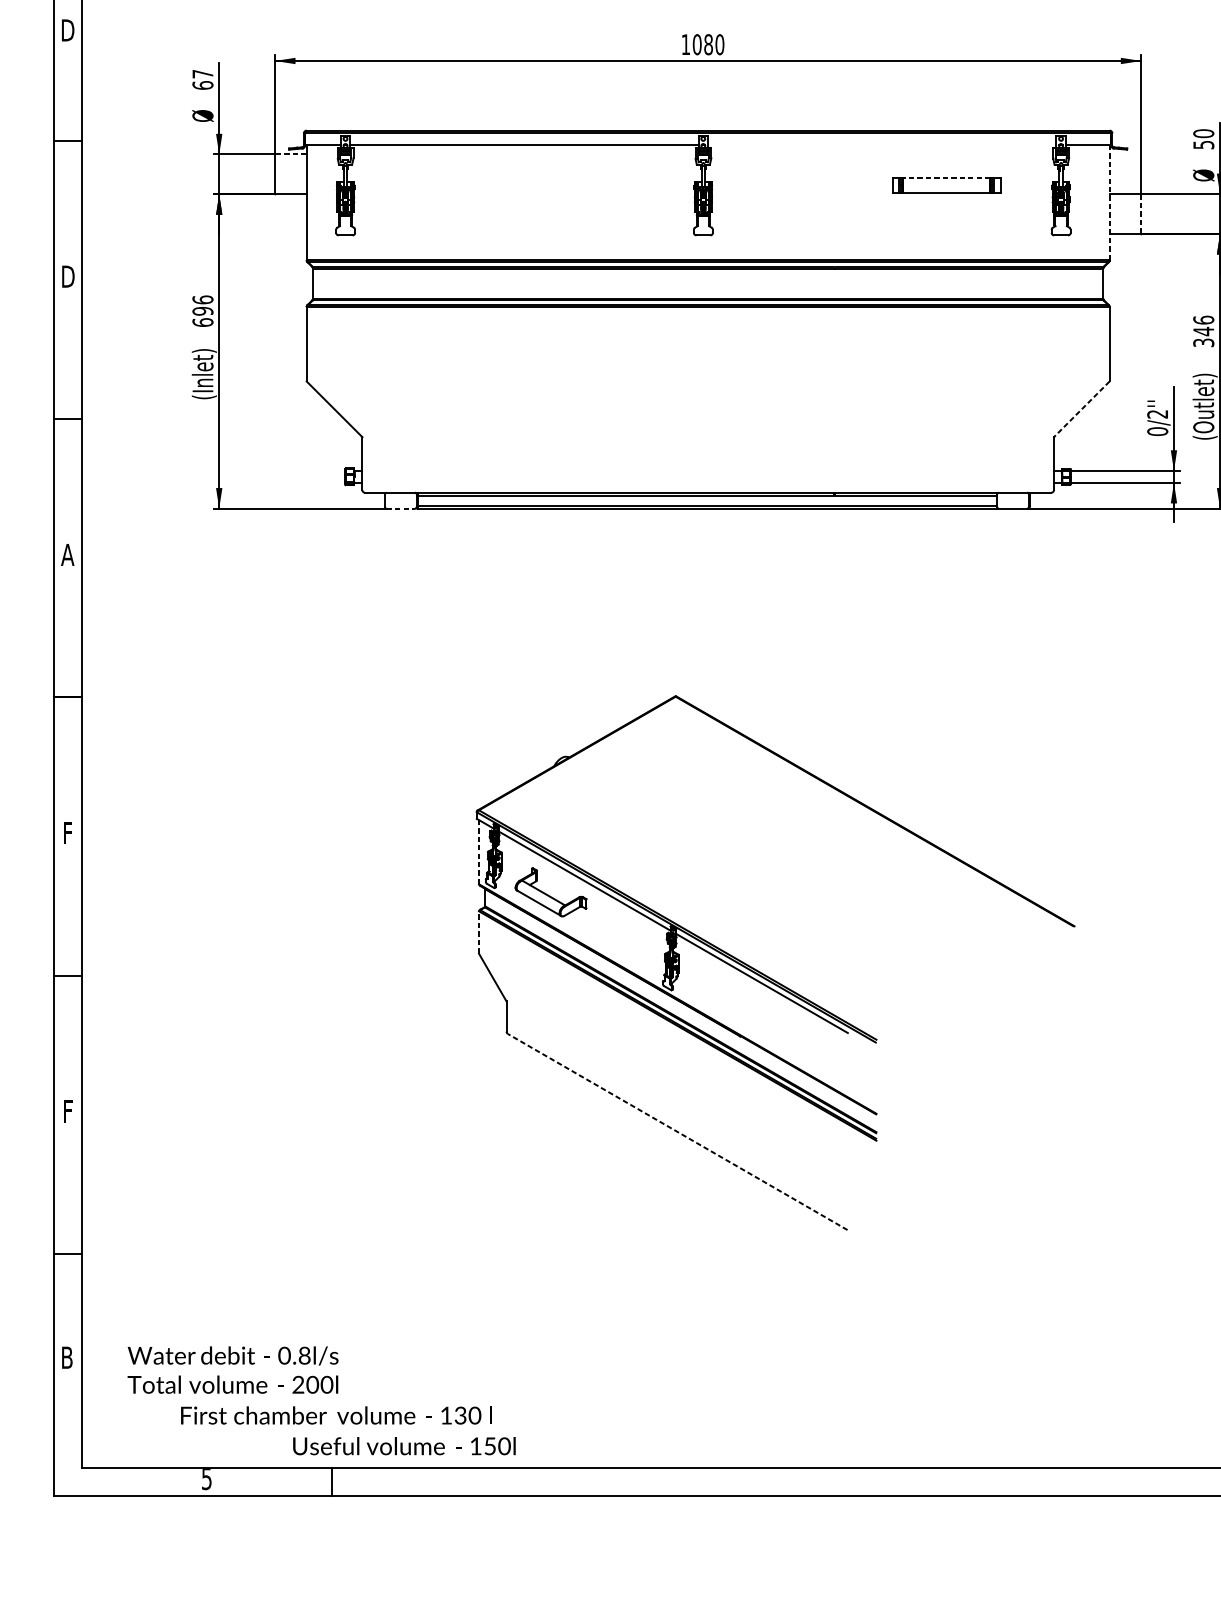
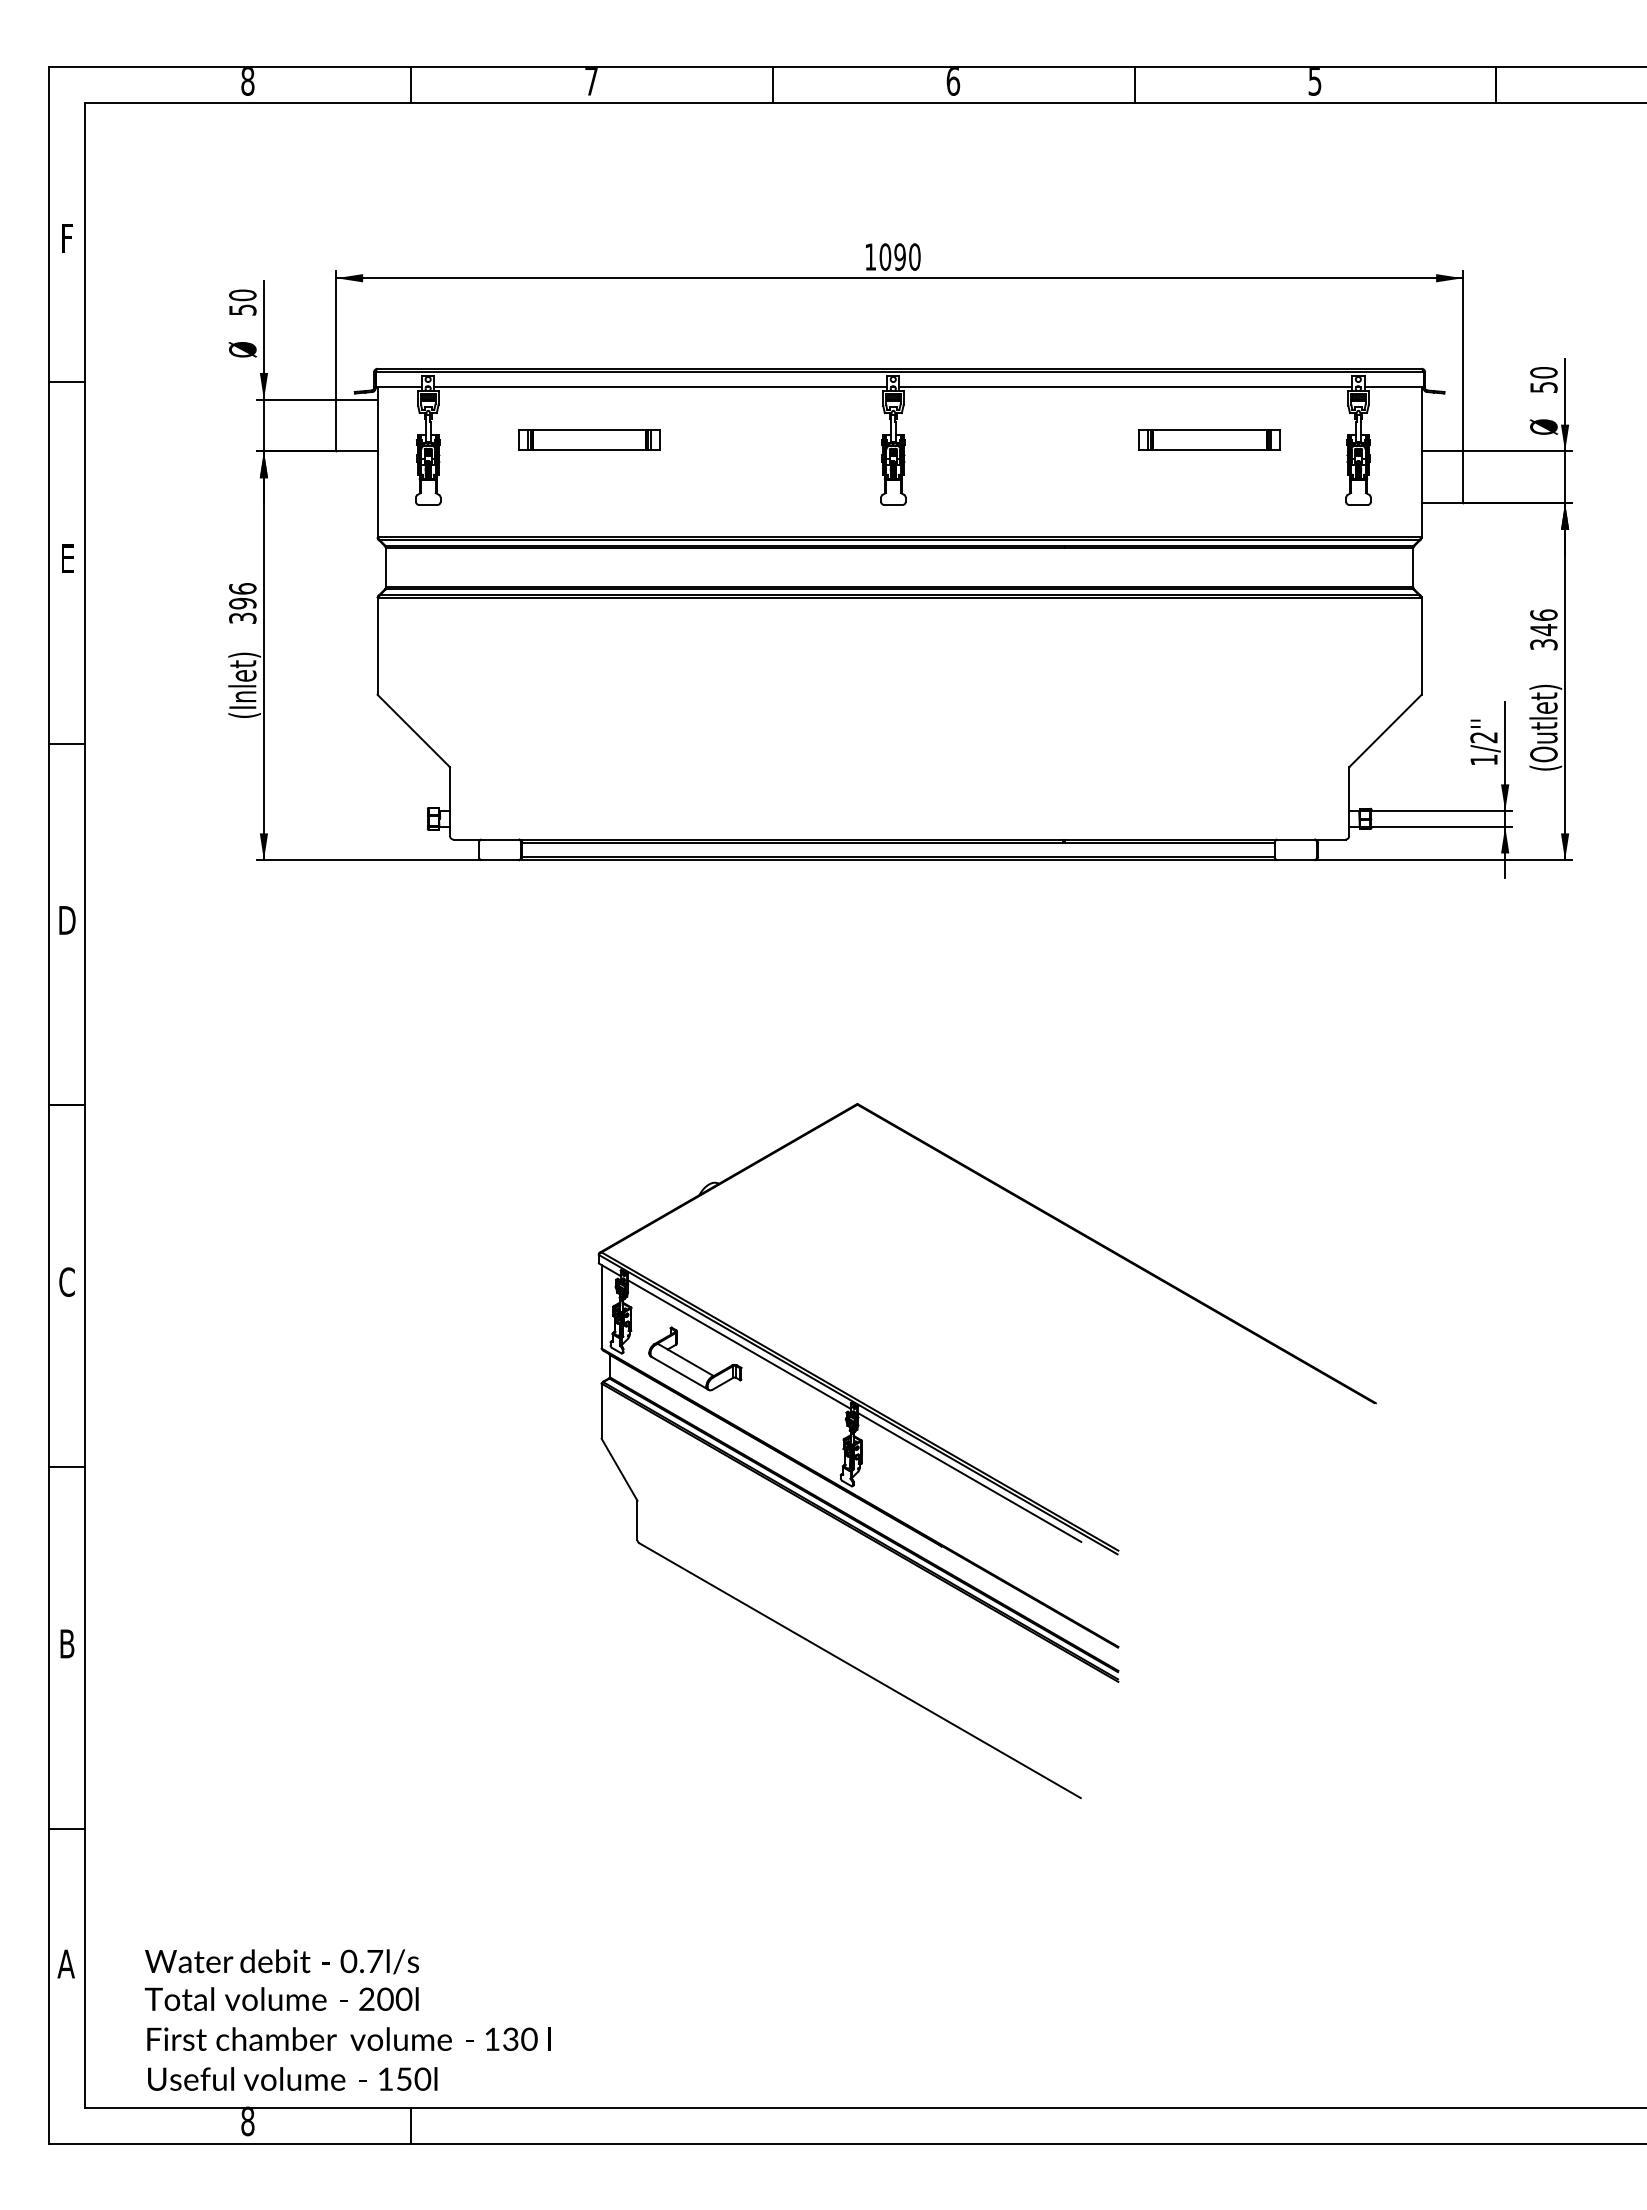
text: (68, 30) -> (67, 238), D -> F
text: (708, 44) -> (899, 256), 1080 -> 1090
text: (202, 79) -> (242, 302), 67 -> 50
line: (881, 145) -> (1125, 387), added
line: (290, 154) -> (356, 399), dashed -> solid
line: (946, 177) -> (1209, 429), dashed -> solid
part: (469, 185) -> (589, 439), added
line: (1109, 202) -> (1421, 462), dashed -> solid
line: (1141, 214) -> (1462, 477), dashed -> solid
text: (68, 276) -> (67, 558), D -> E
text: (202, 321) -> (242, 617), 696 -> 396
line: (1081, 409) -> (1385, 731), dashed -> solid
text: (1157, 431) -> (1483, 759), 0/2'' -> 1/2''
line: (401, 508) -> (500, 860), dashed -> solid
text: (67, 555) -> (66, 920), A -> D
text: (67, 832) -> (66, 1281), F -> C
line: (478, 851) -> (601, 1306), dashed -> solid
line: (478, 932) -> (601, 1411), dashed -> solid
text: (68, 1111) -> (67, 1643), F -> B
line: (678, 1131) -> (860, 1670), dashed -> solid
text: (305, 1355) -> (375, 1961), 0.8l/s -> 0.7l/s
text: (66, 1357) -> (65, 1963), B -> A
text: (335, 1414) -> (348, 2038), moved
text: (404, 1445) -> (292, 2078), moved
text: (206, 1478) -> (247, 2121), 5 -> 8

